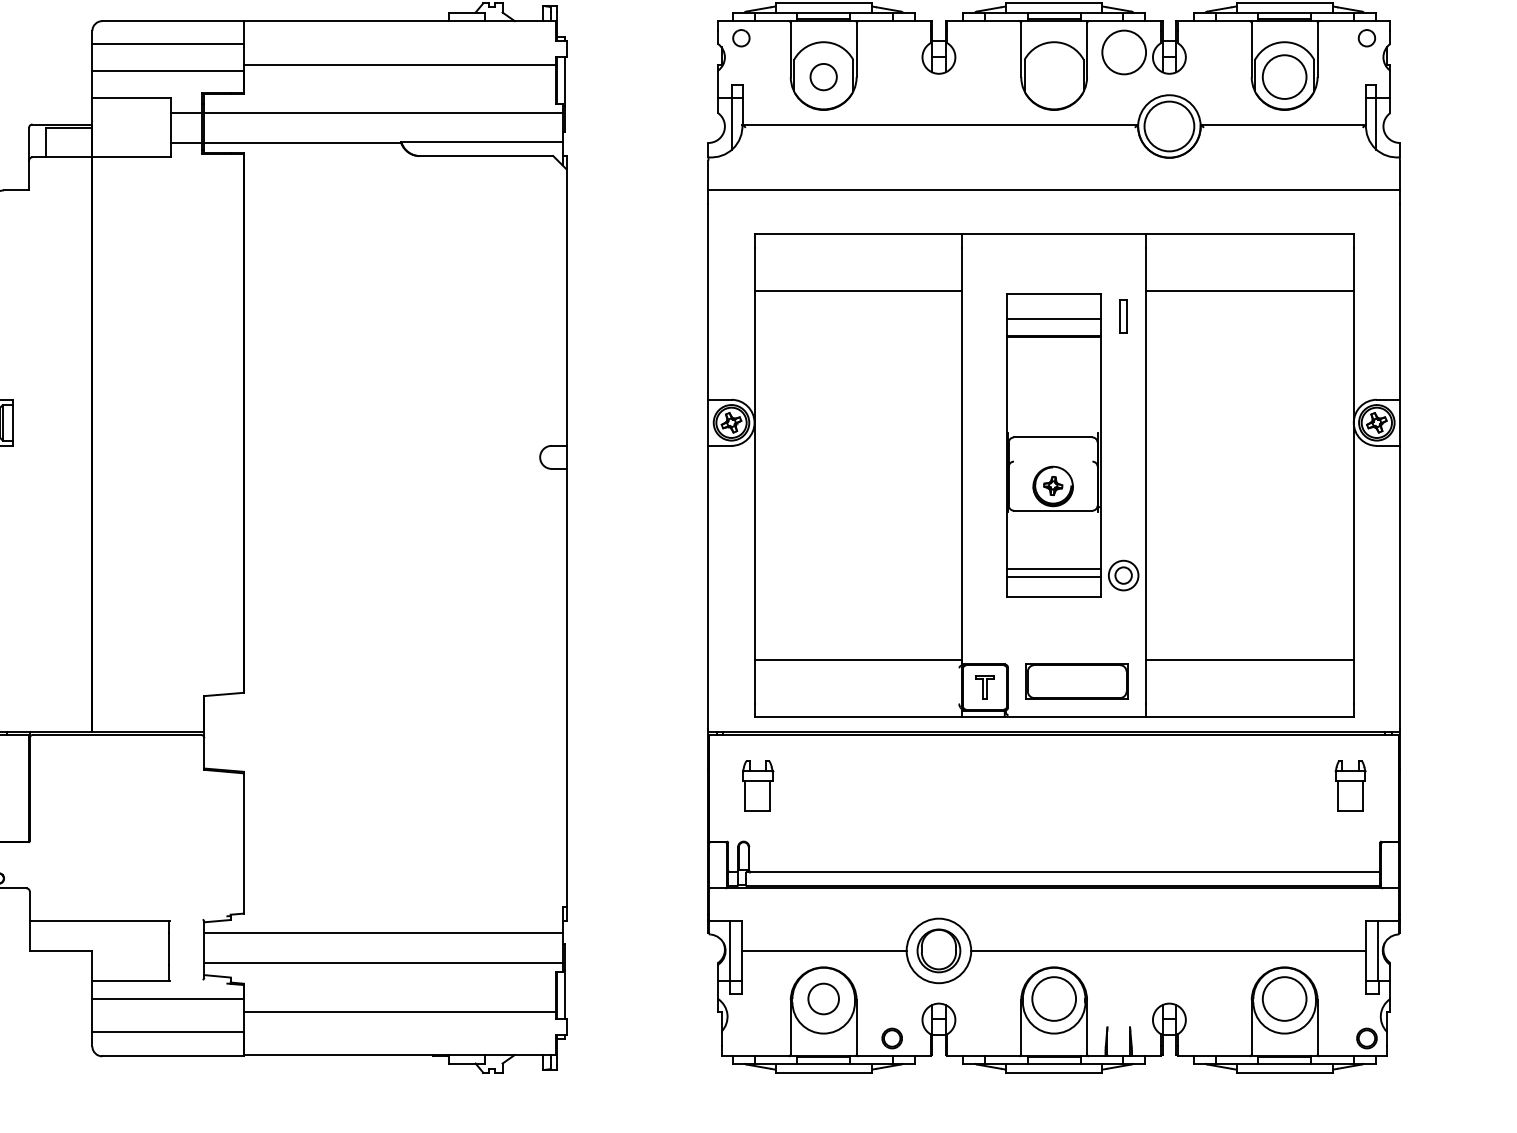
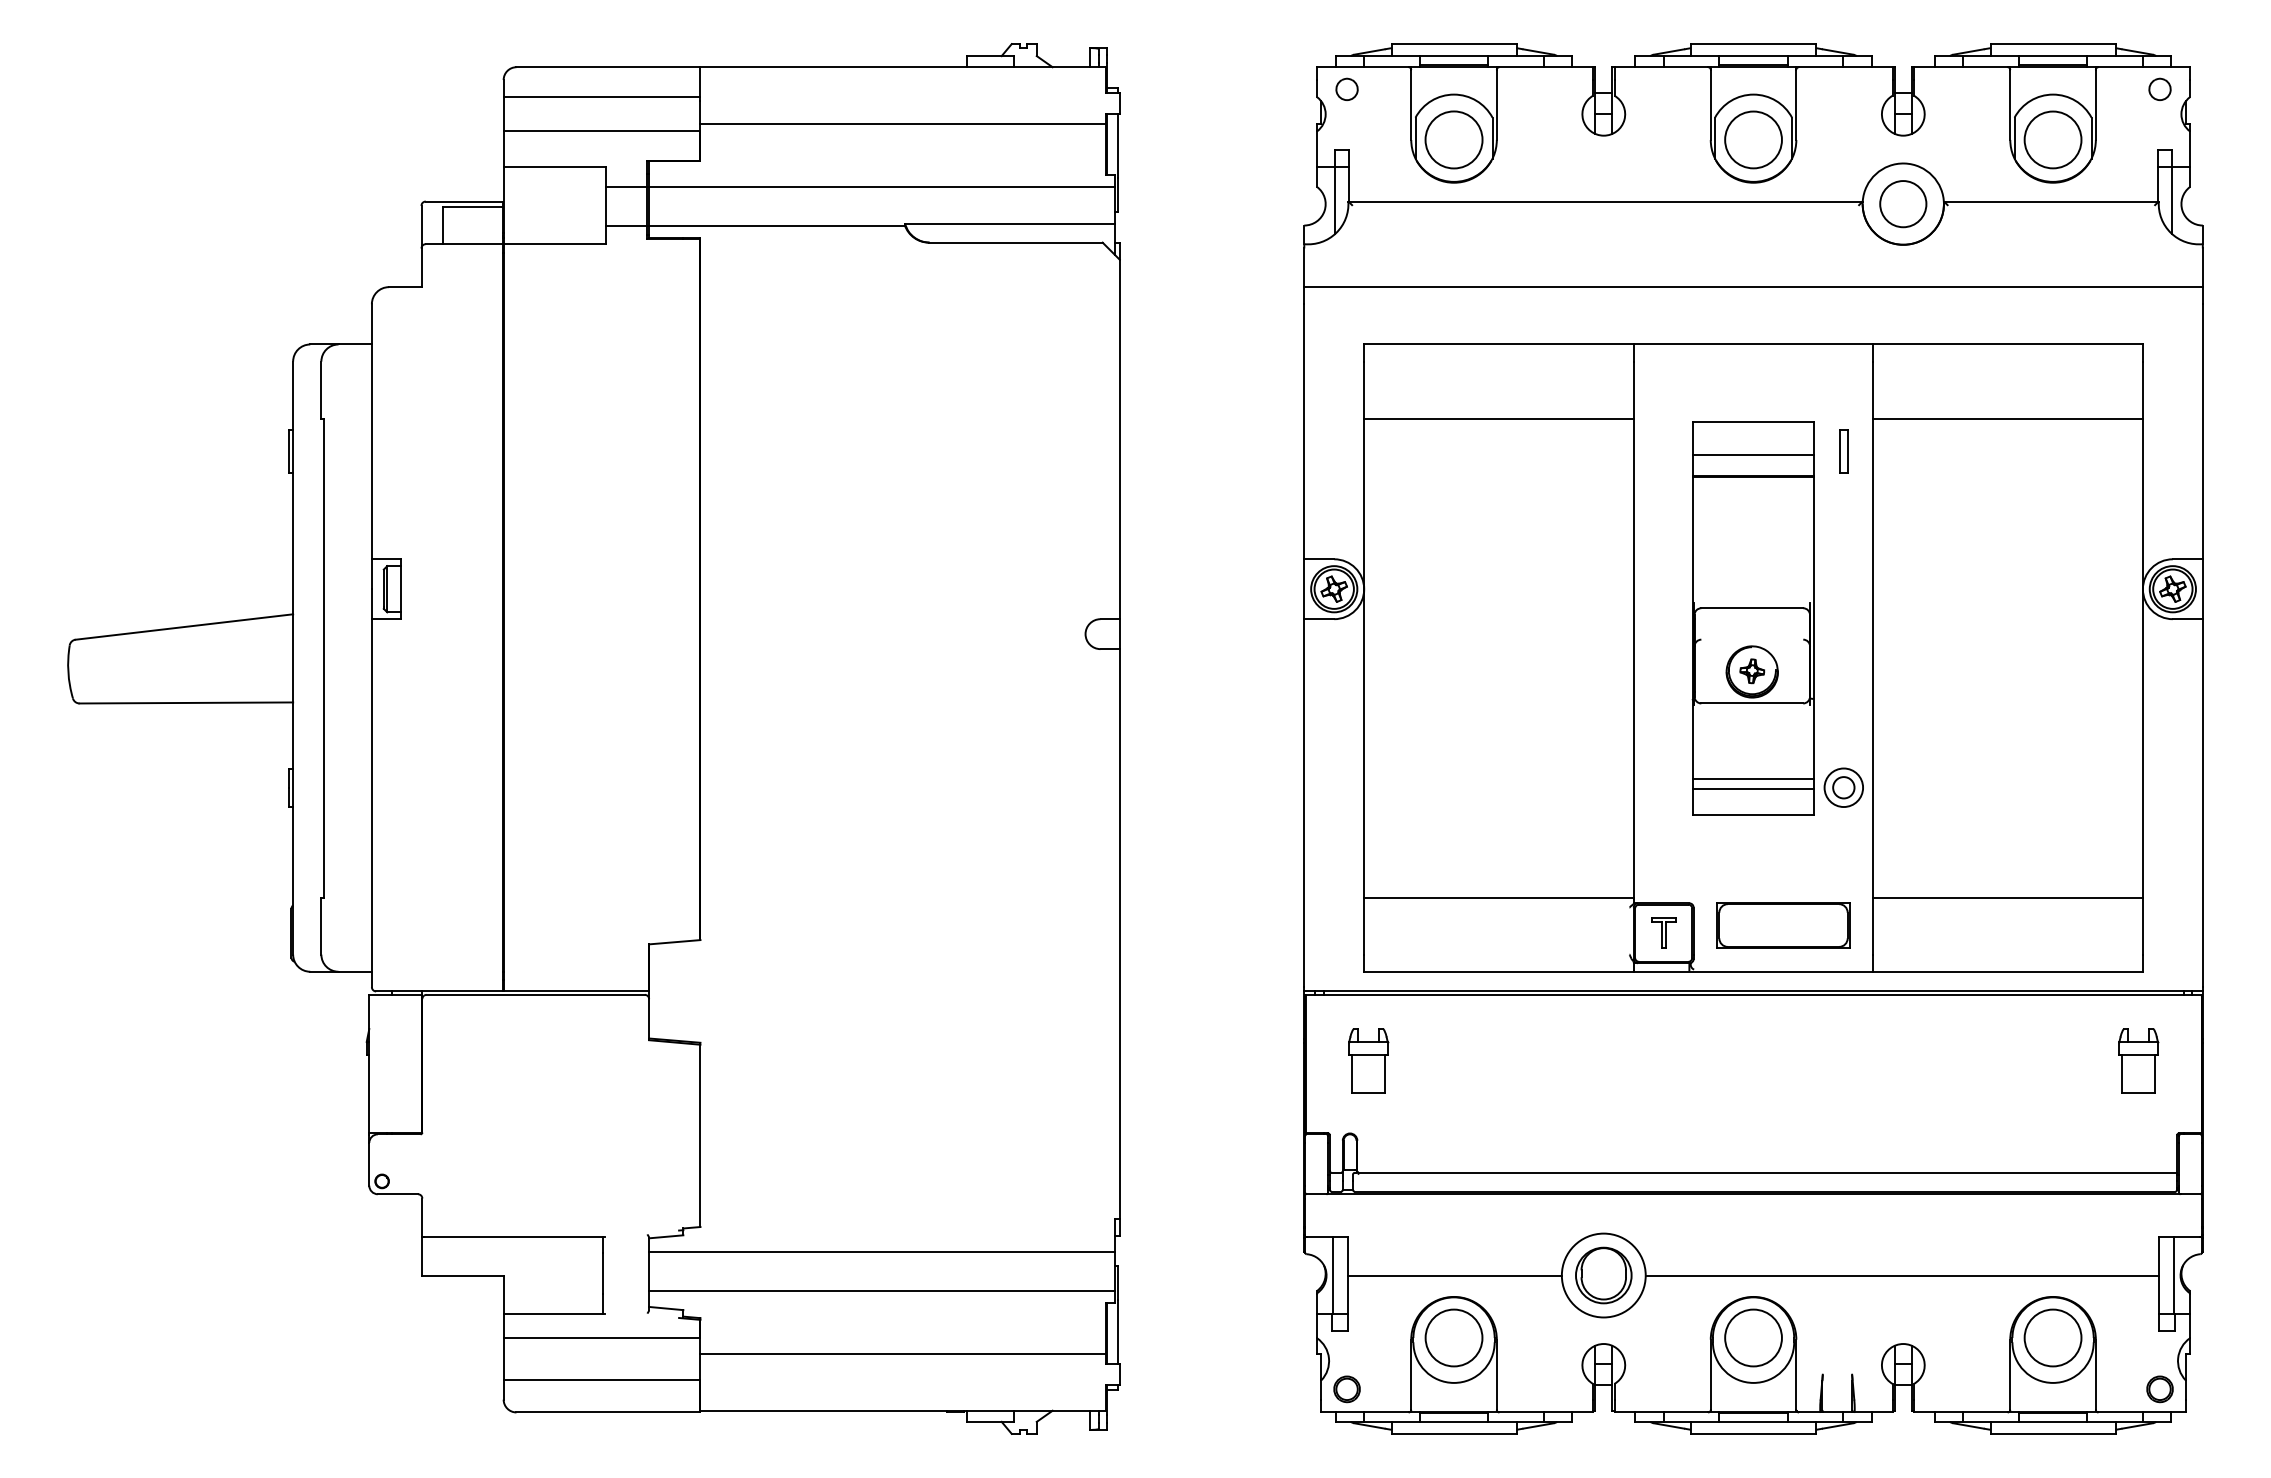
circle: (1124, 52) -> (1753, 139), moved
circle: (823, 76) -> (1453, 139), size x1.67
circle: (1169, 126) -> (1903, 204), size x0.71
circle: (823, 998) -> (1453, 1337), size x1.43
part: (891, 1038) -> (1346, 1389), moved

